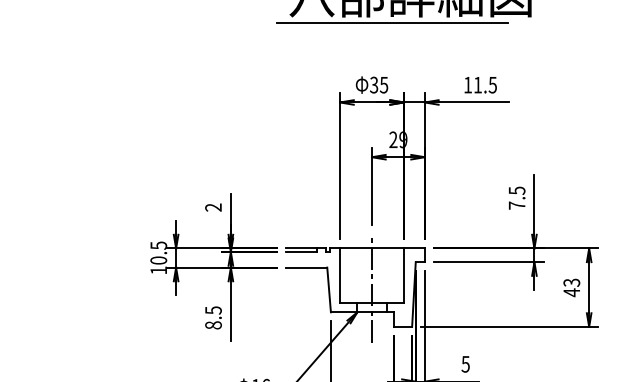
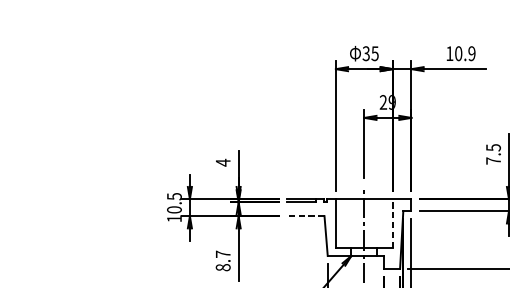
text: (485, 84) -> (465, 53), 11.5 -> 10.9
text: (213, 207) -> (223, 162), 2 -> 4
line: (306, 267) -> (306, 216), solid -> dashed
line: (403, 275) -> (392, 223), solid -> dashed
text: (213, 310) -> (223, 254), 8.5 -> 8.7

